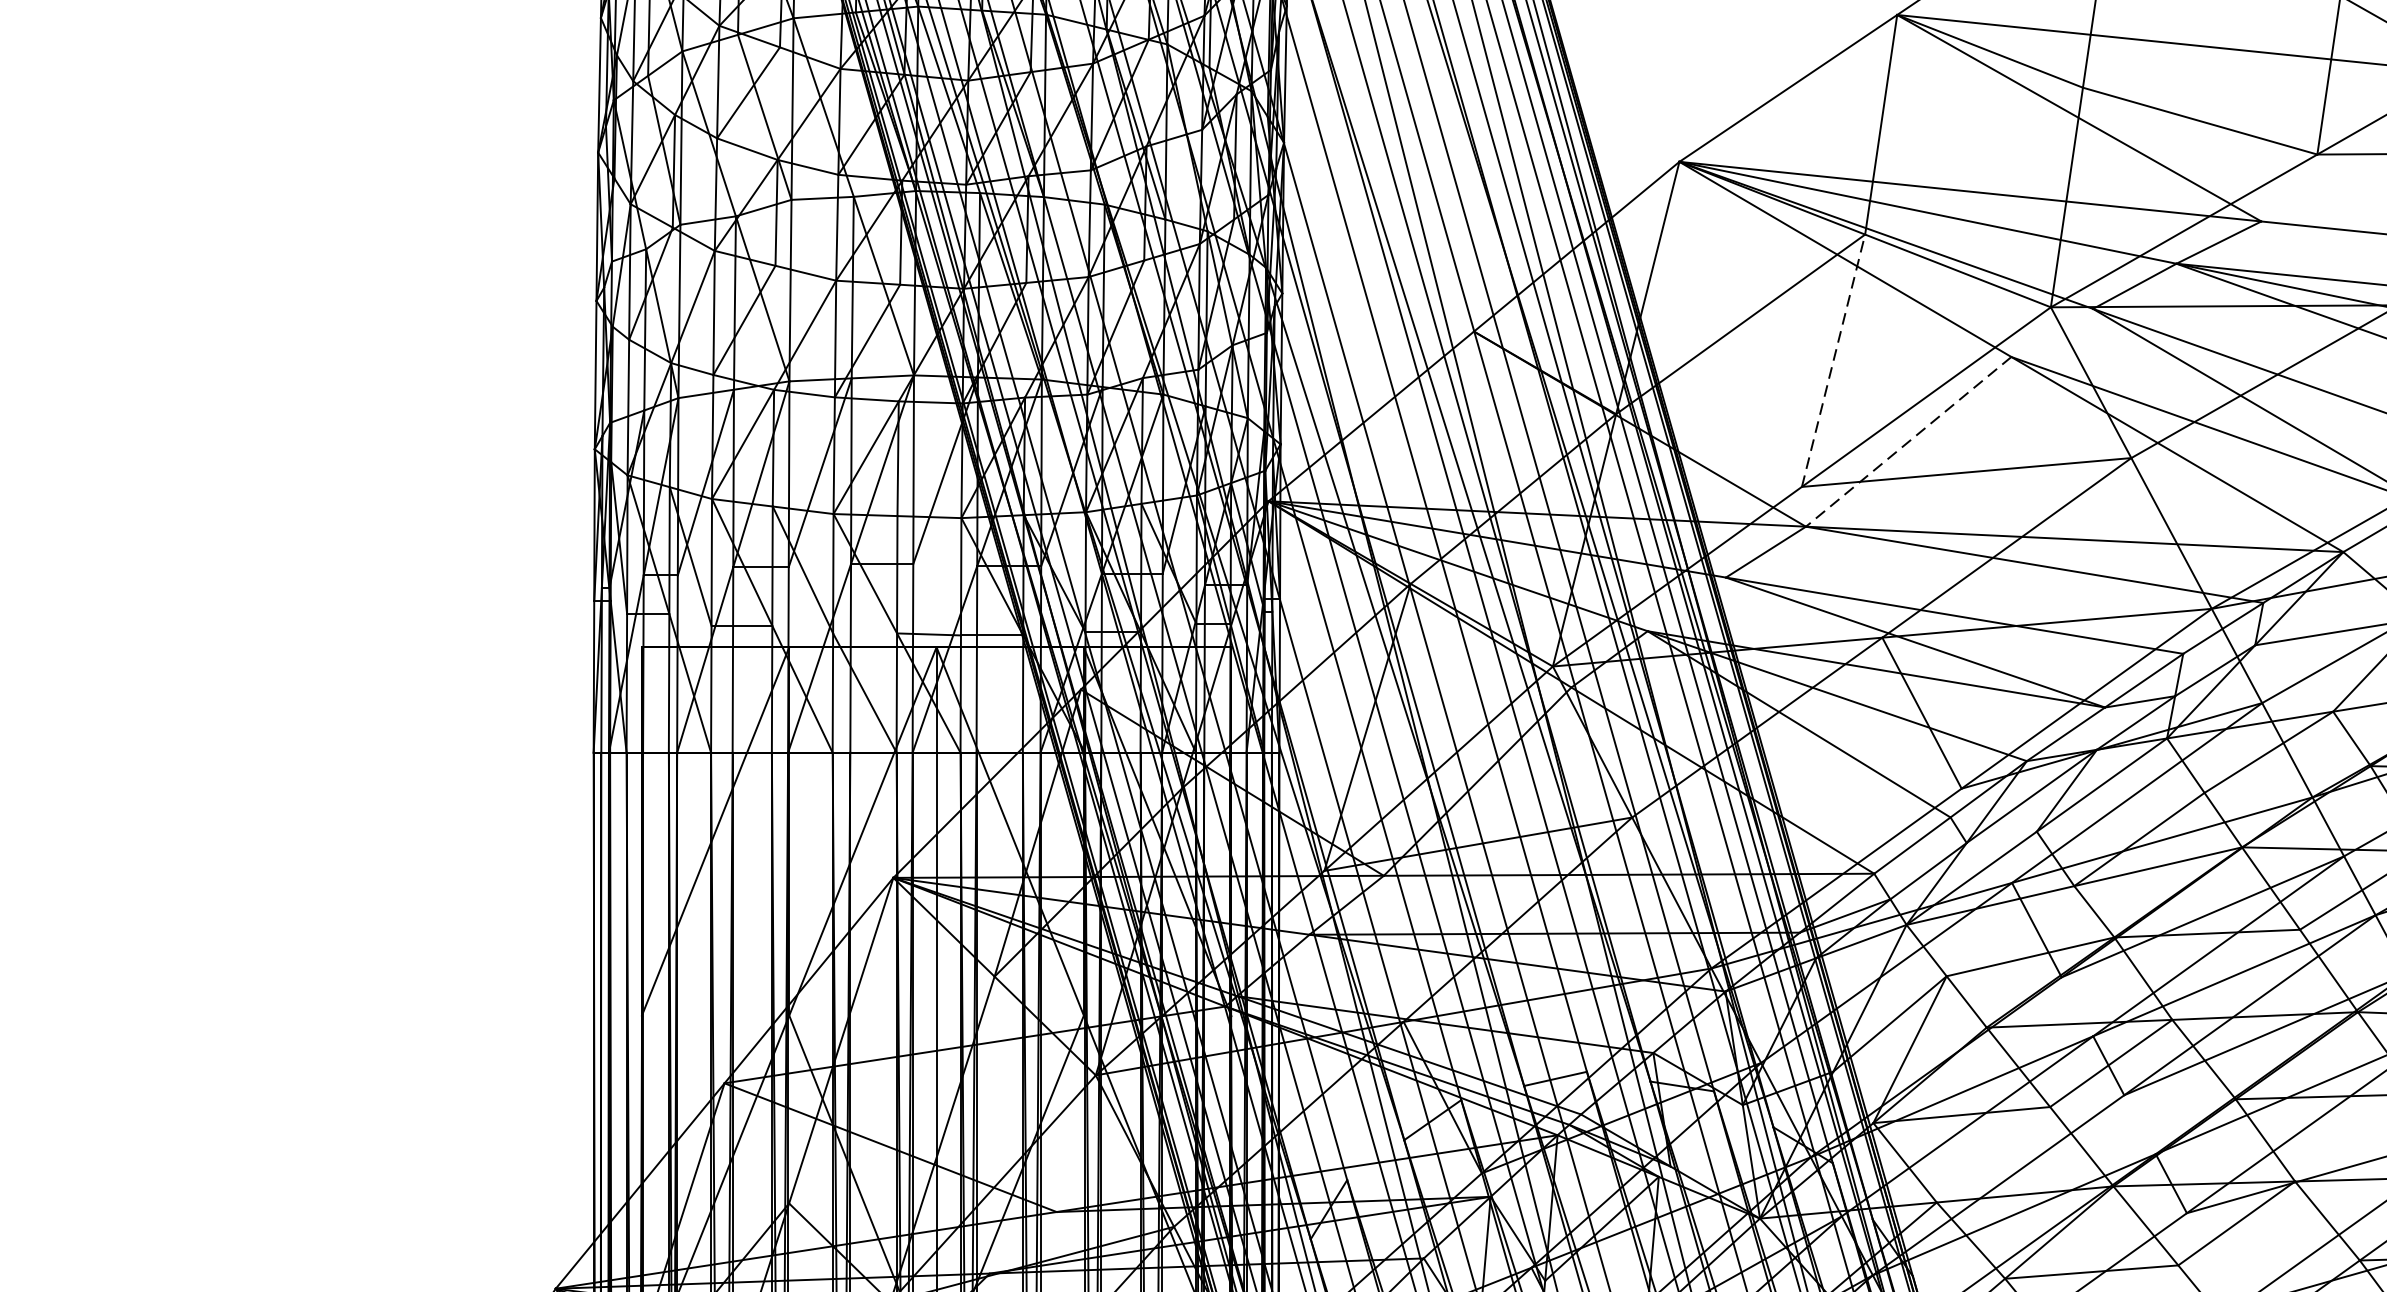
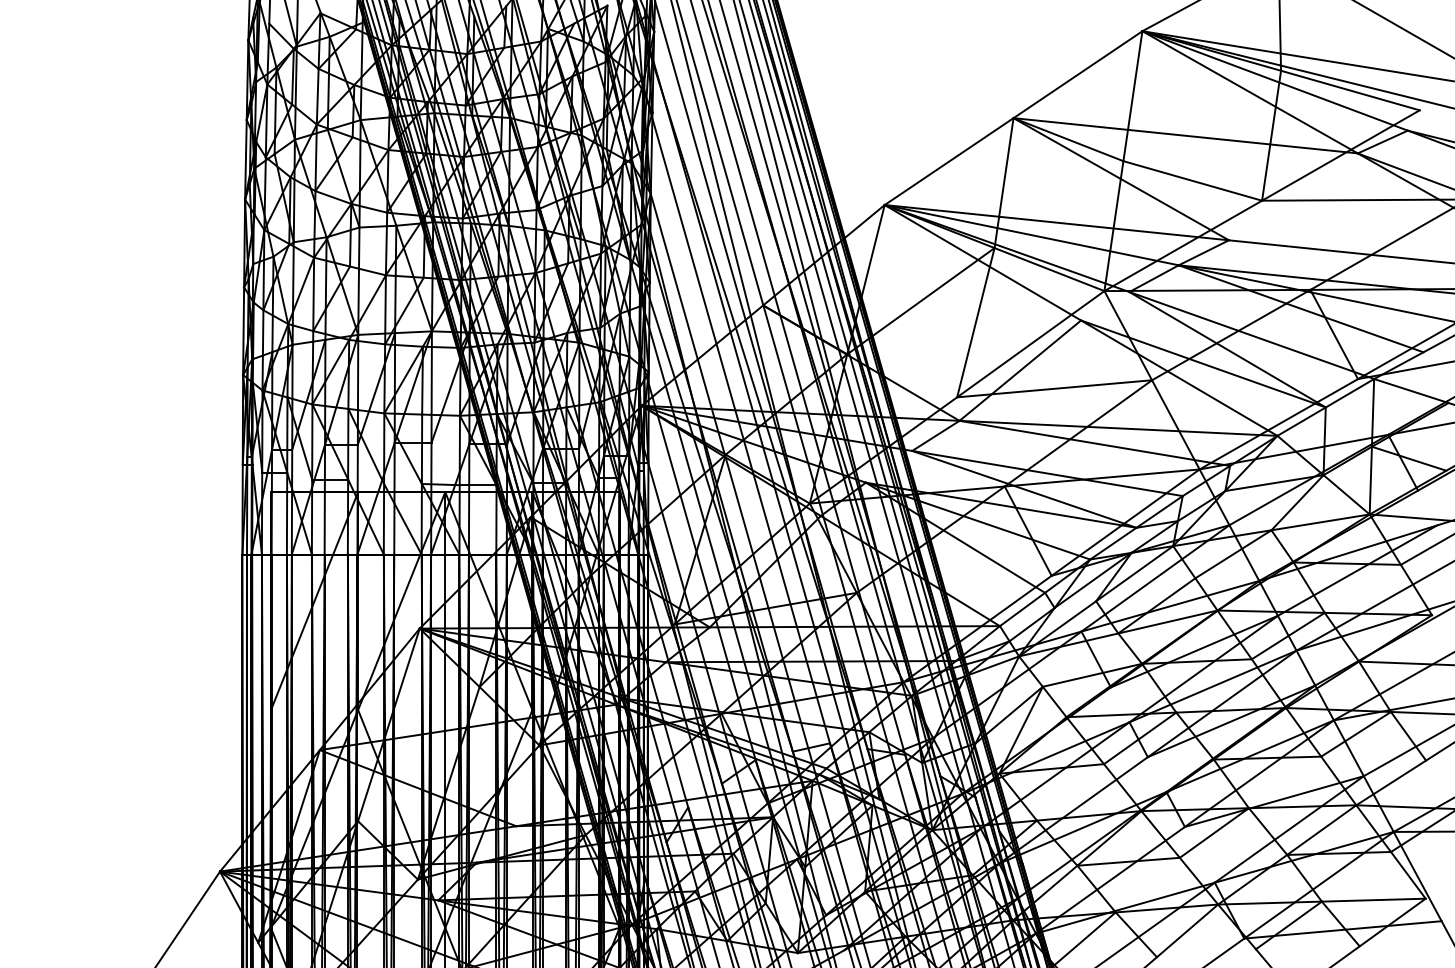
line: (1832, 360) -> (975, 322), dashed -> solid
line: (1908, 441) -> (1020, 370), dashed -> solid

